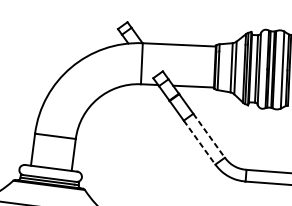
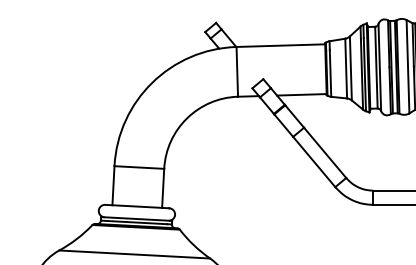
line: (209, 135) -> (325, 152), dashed -> solid
line: (199, 143) -> (314, 162), dashed -> solid

